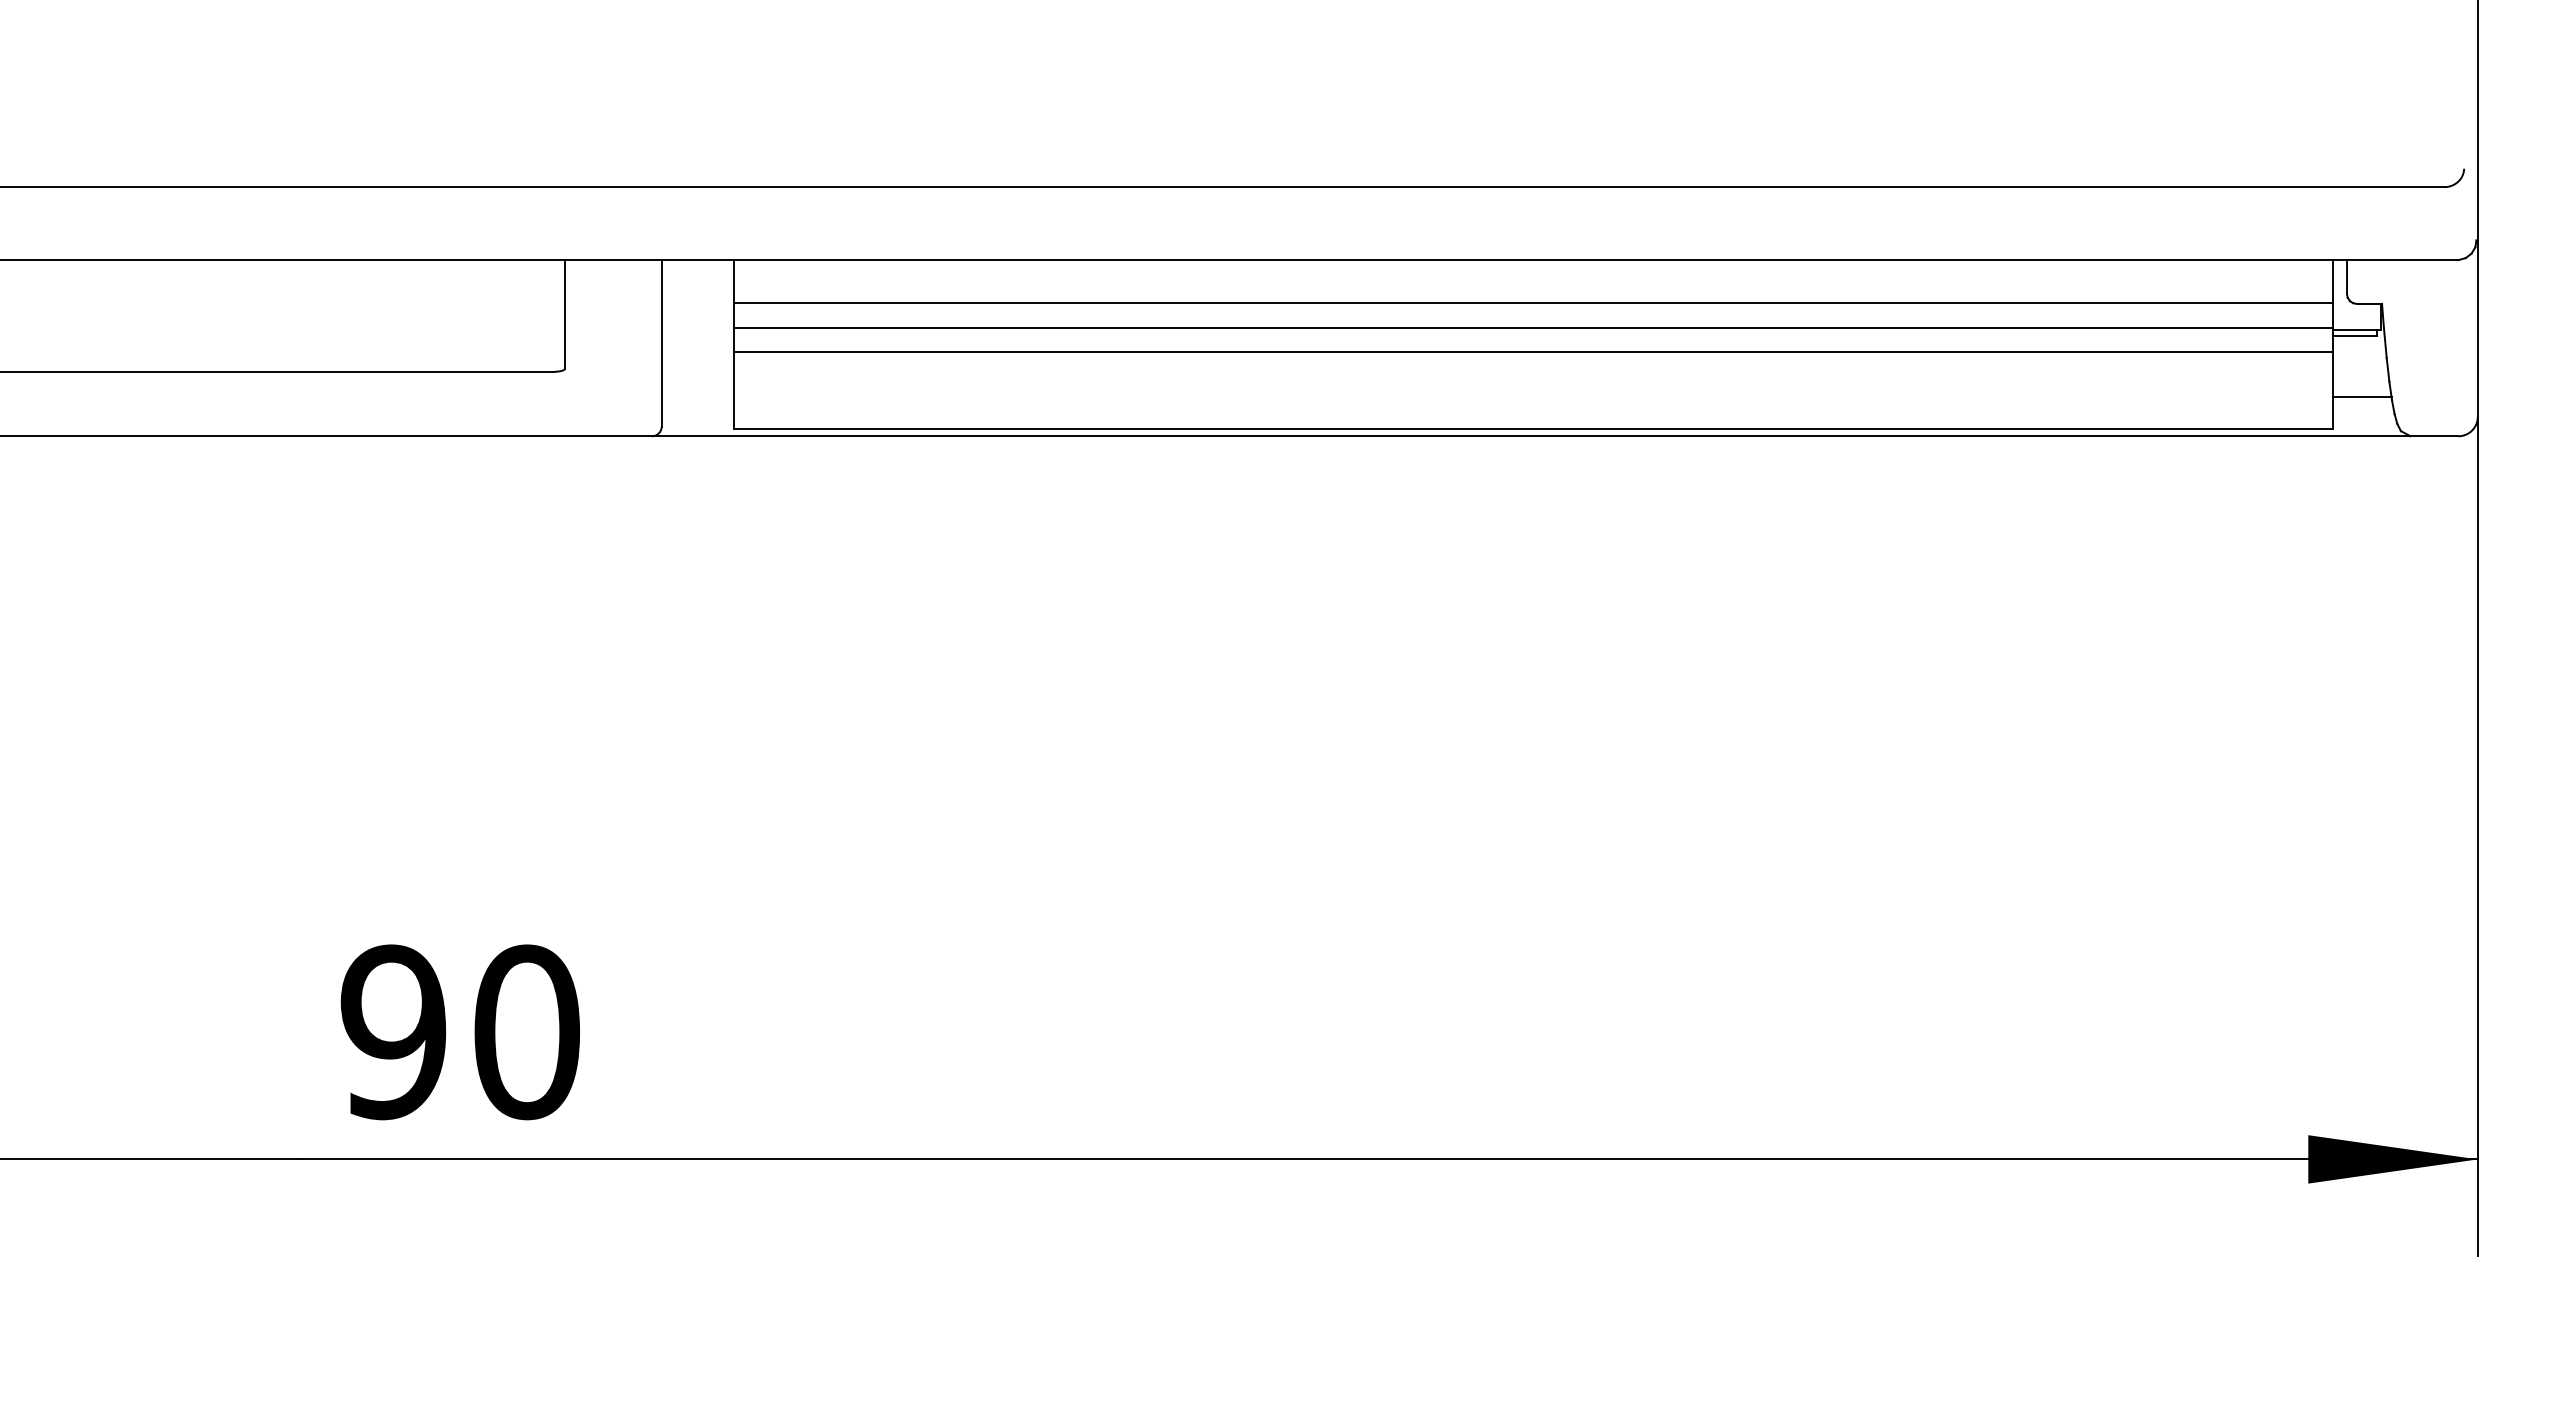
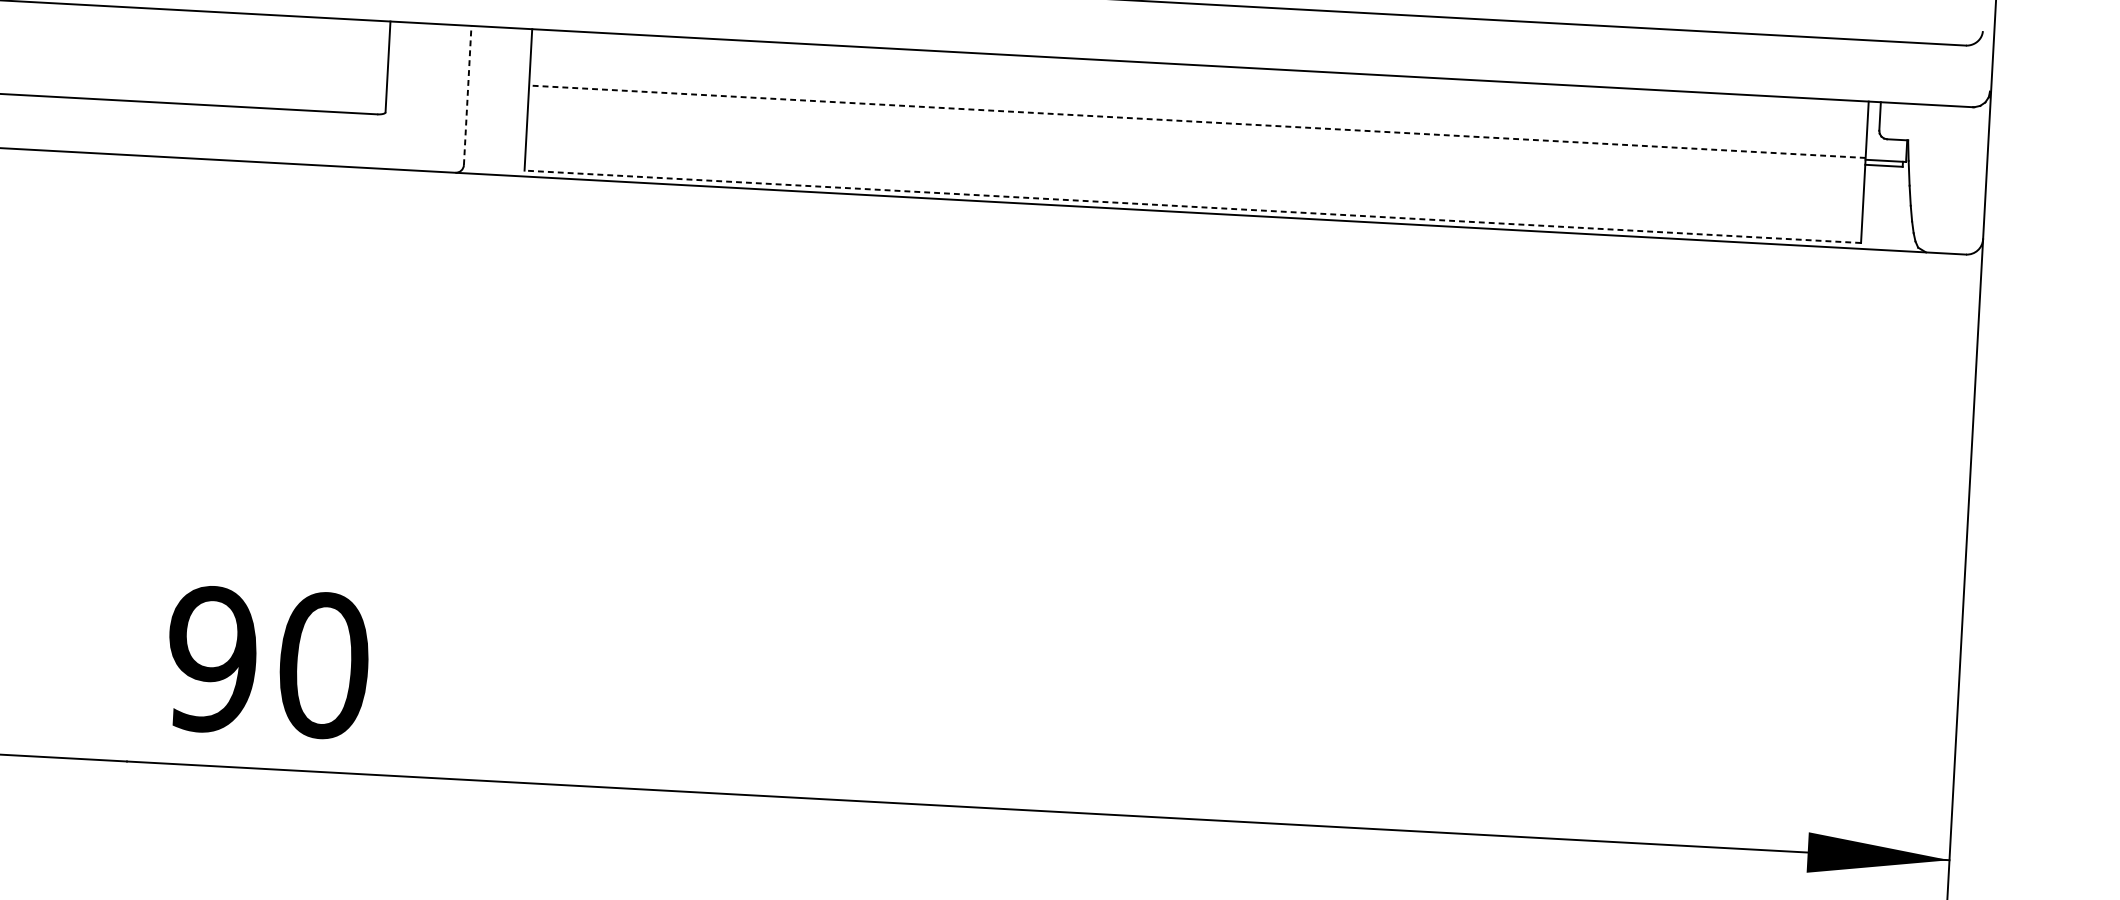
line: (1533, 303) -> (1198, 101), removed
line: (1532, 327) -> (1196, 121), solid -> dashed
line: (661, 342) -> (467, 94), solid -> dashed
line: (1533, 351) -> (1196, 141), removed
line: (2361, 396) -> (1886, 216), removed
line: (1532, 429) -> (1192, 206), solid -> dashed

